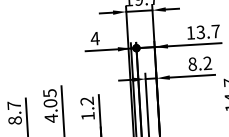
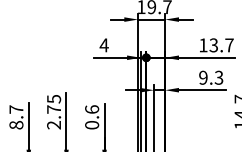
text: (200, 63) -> (211, 77), 8.2 -> 9.3
text: (88, 108) -> (92, 117), 1.2 -> 0.6
text: (51, 111) -> (54, 117), 4.05 -> 2.75

